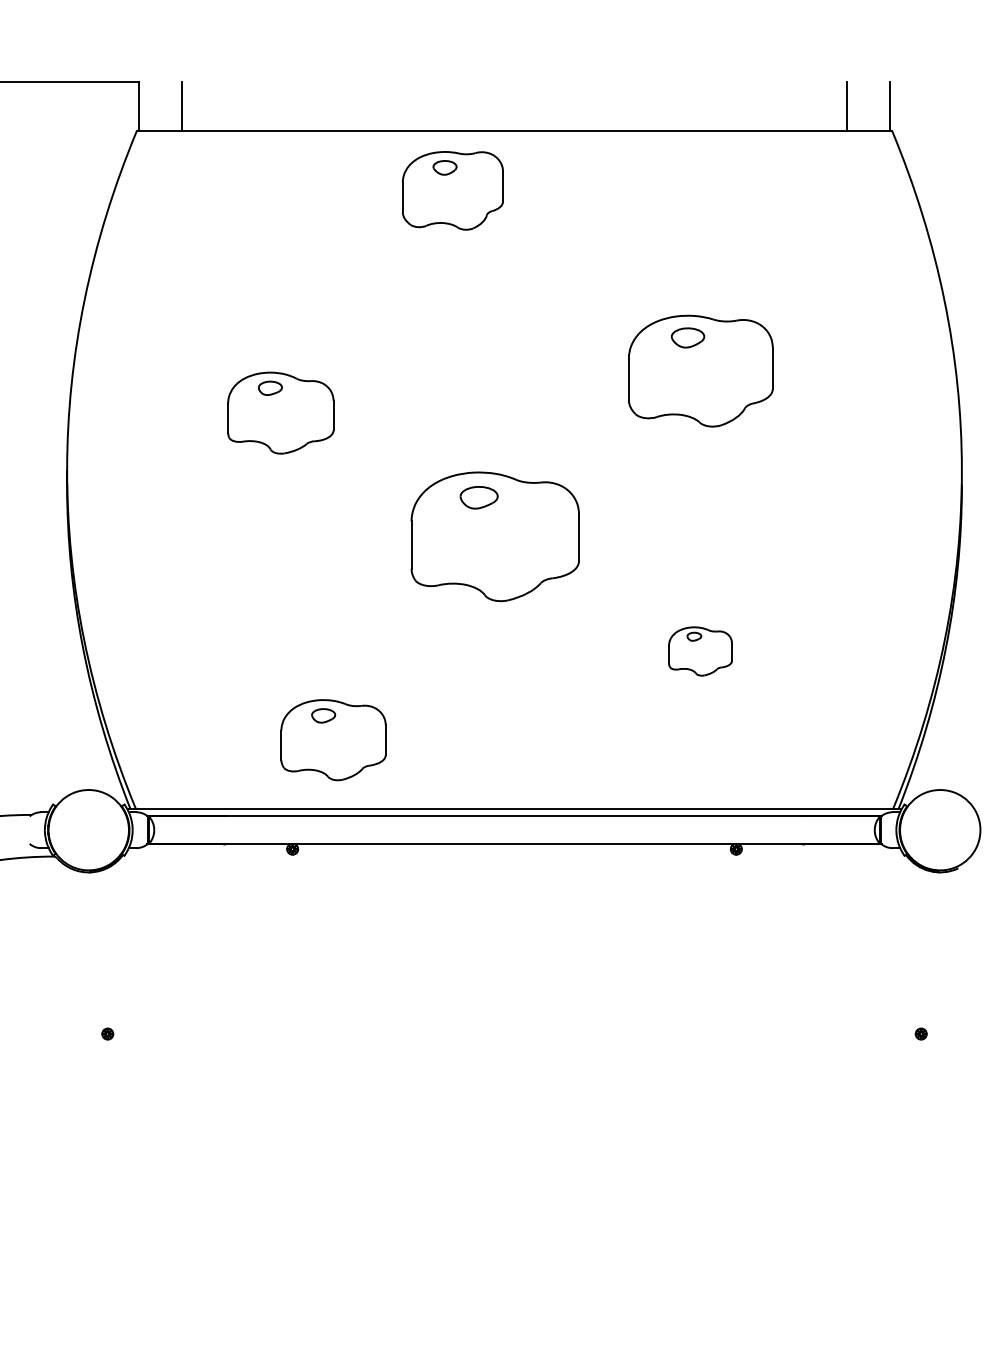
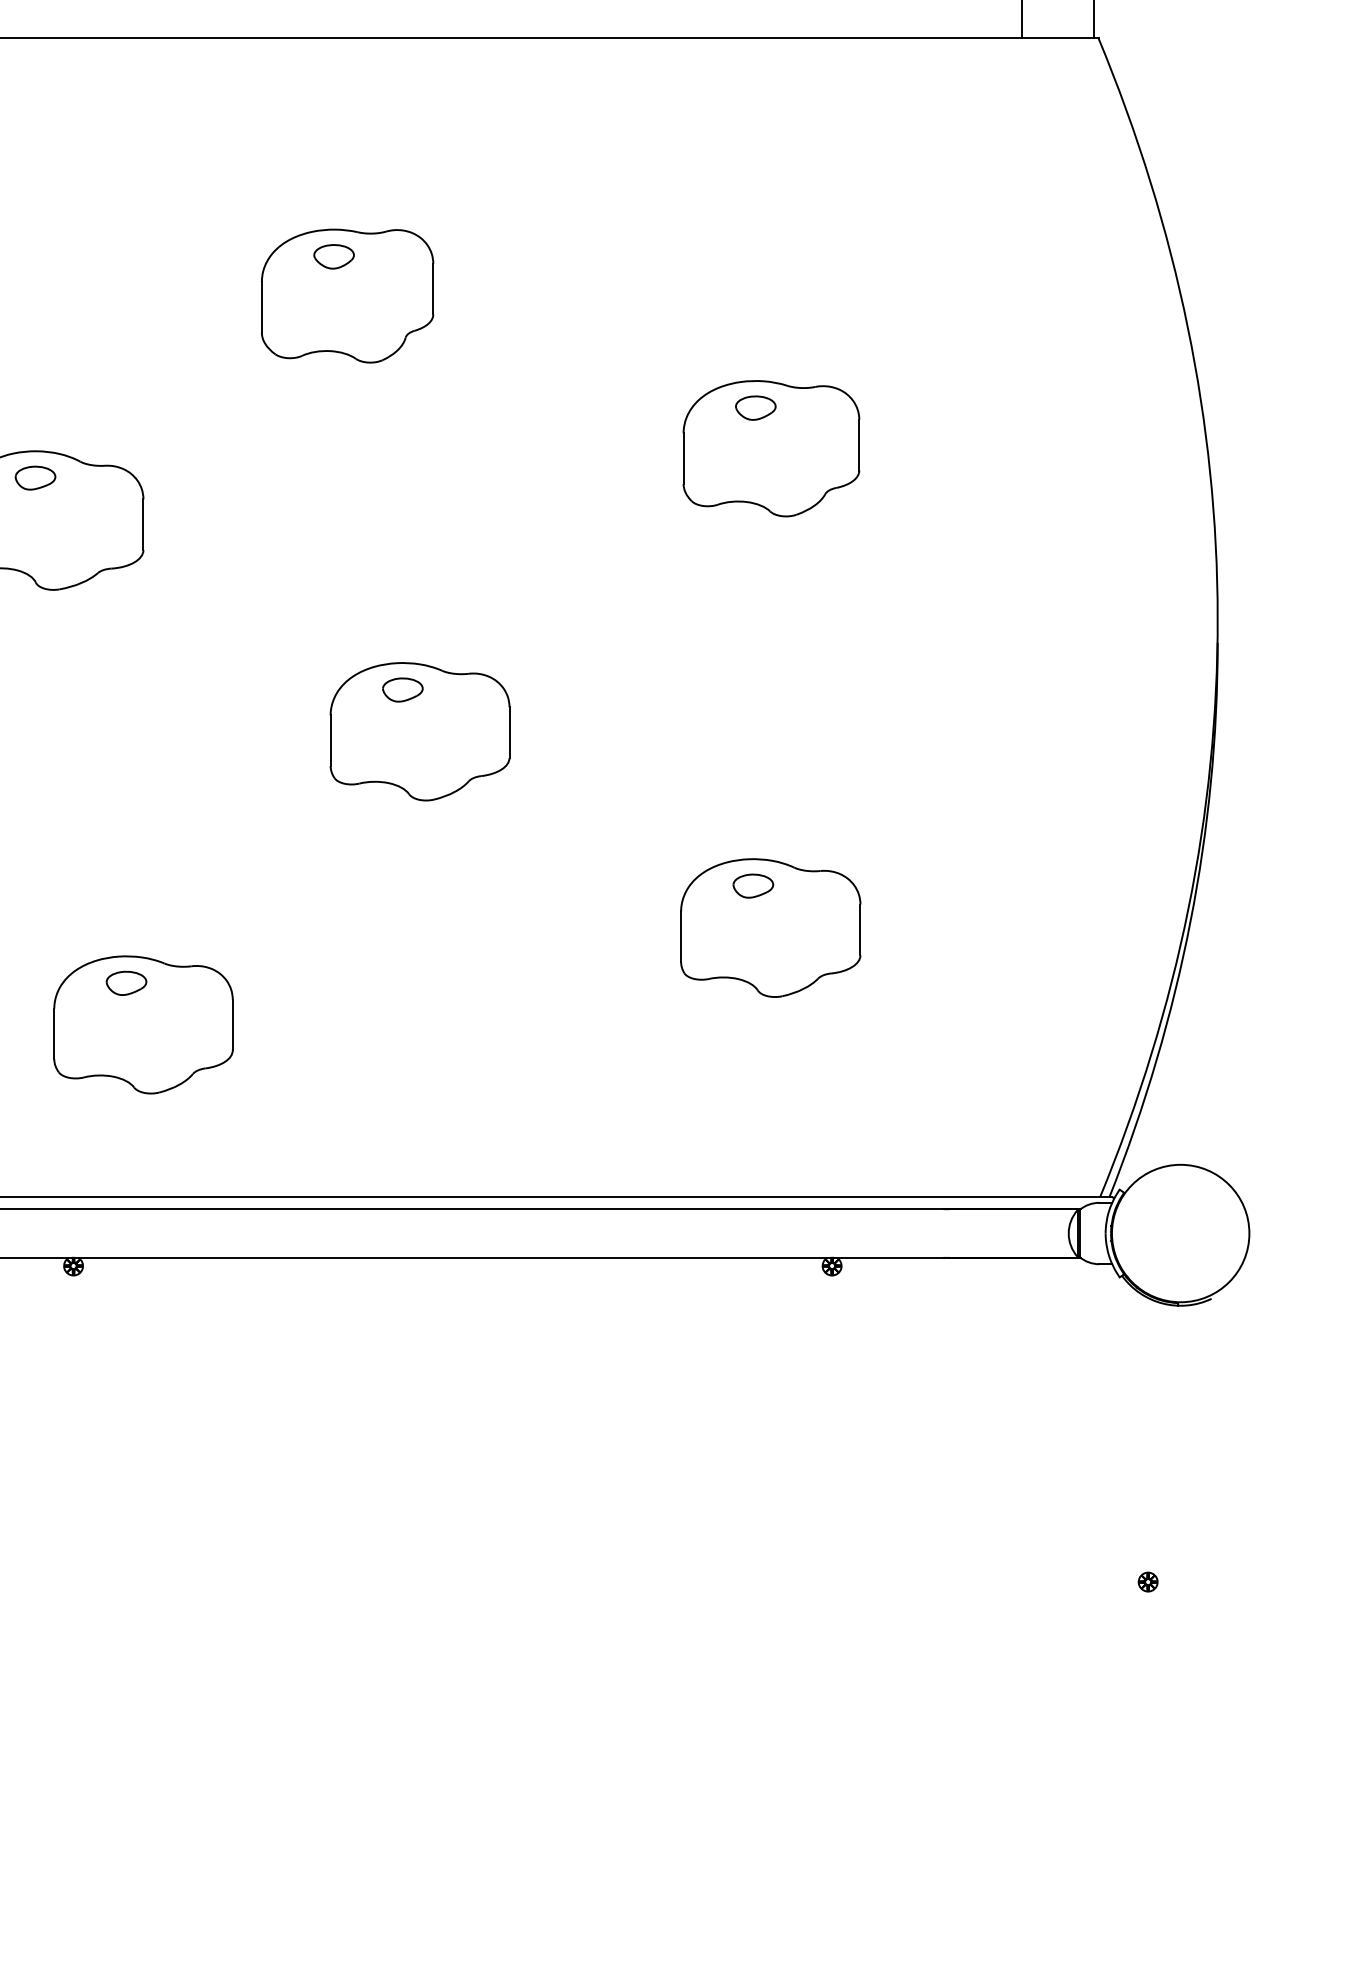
part: (452, 190) -> (346, 295), moved
part: (700, 370) -> (770, 447), size x0.71
part: (495, 536) -> (420, 731), size x0.62
part: (700, 651) -> (770, 928), size x1.67
part: (333, 740) -> (143, 1025), moved

